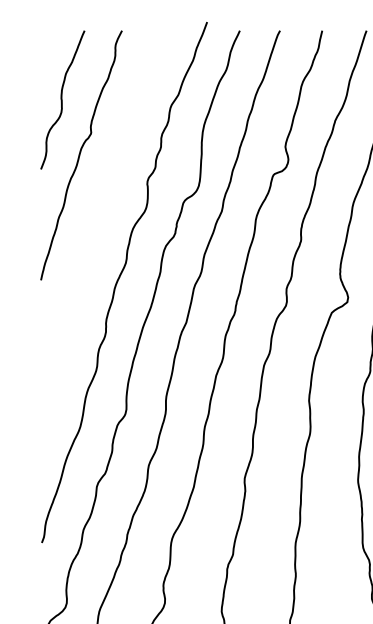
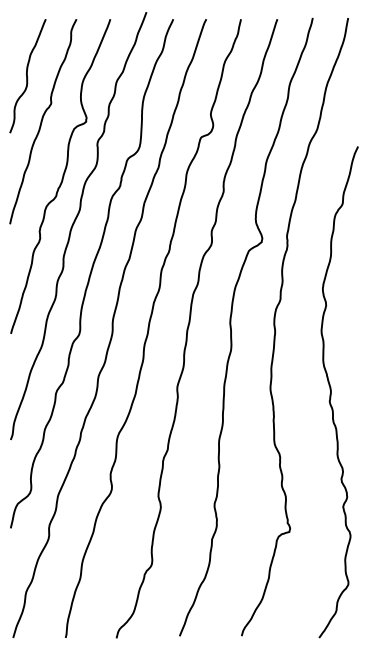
curve: (104, 222) -> (62, 176), added

